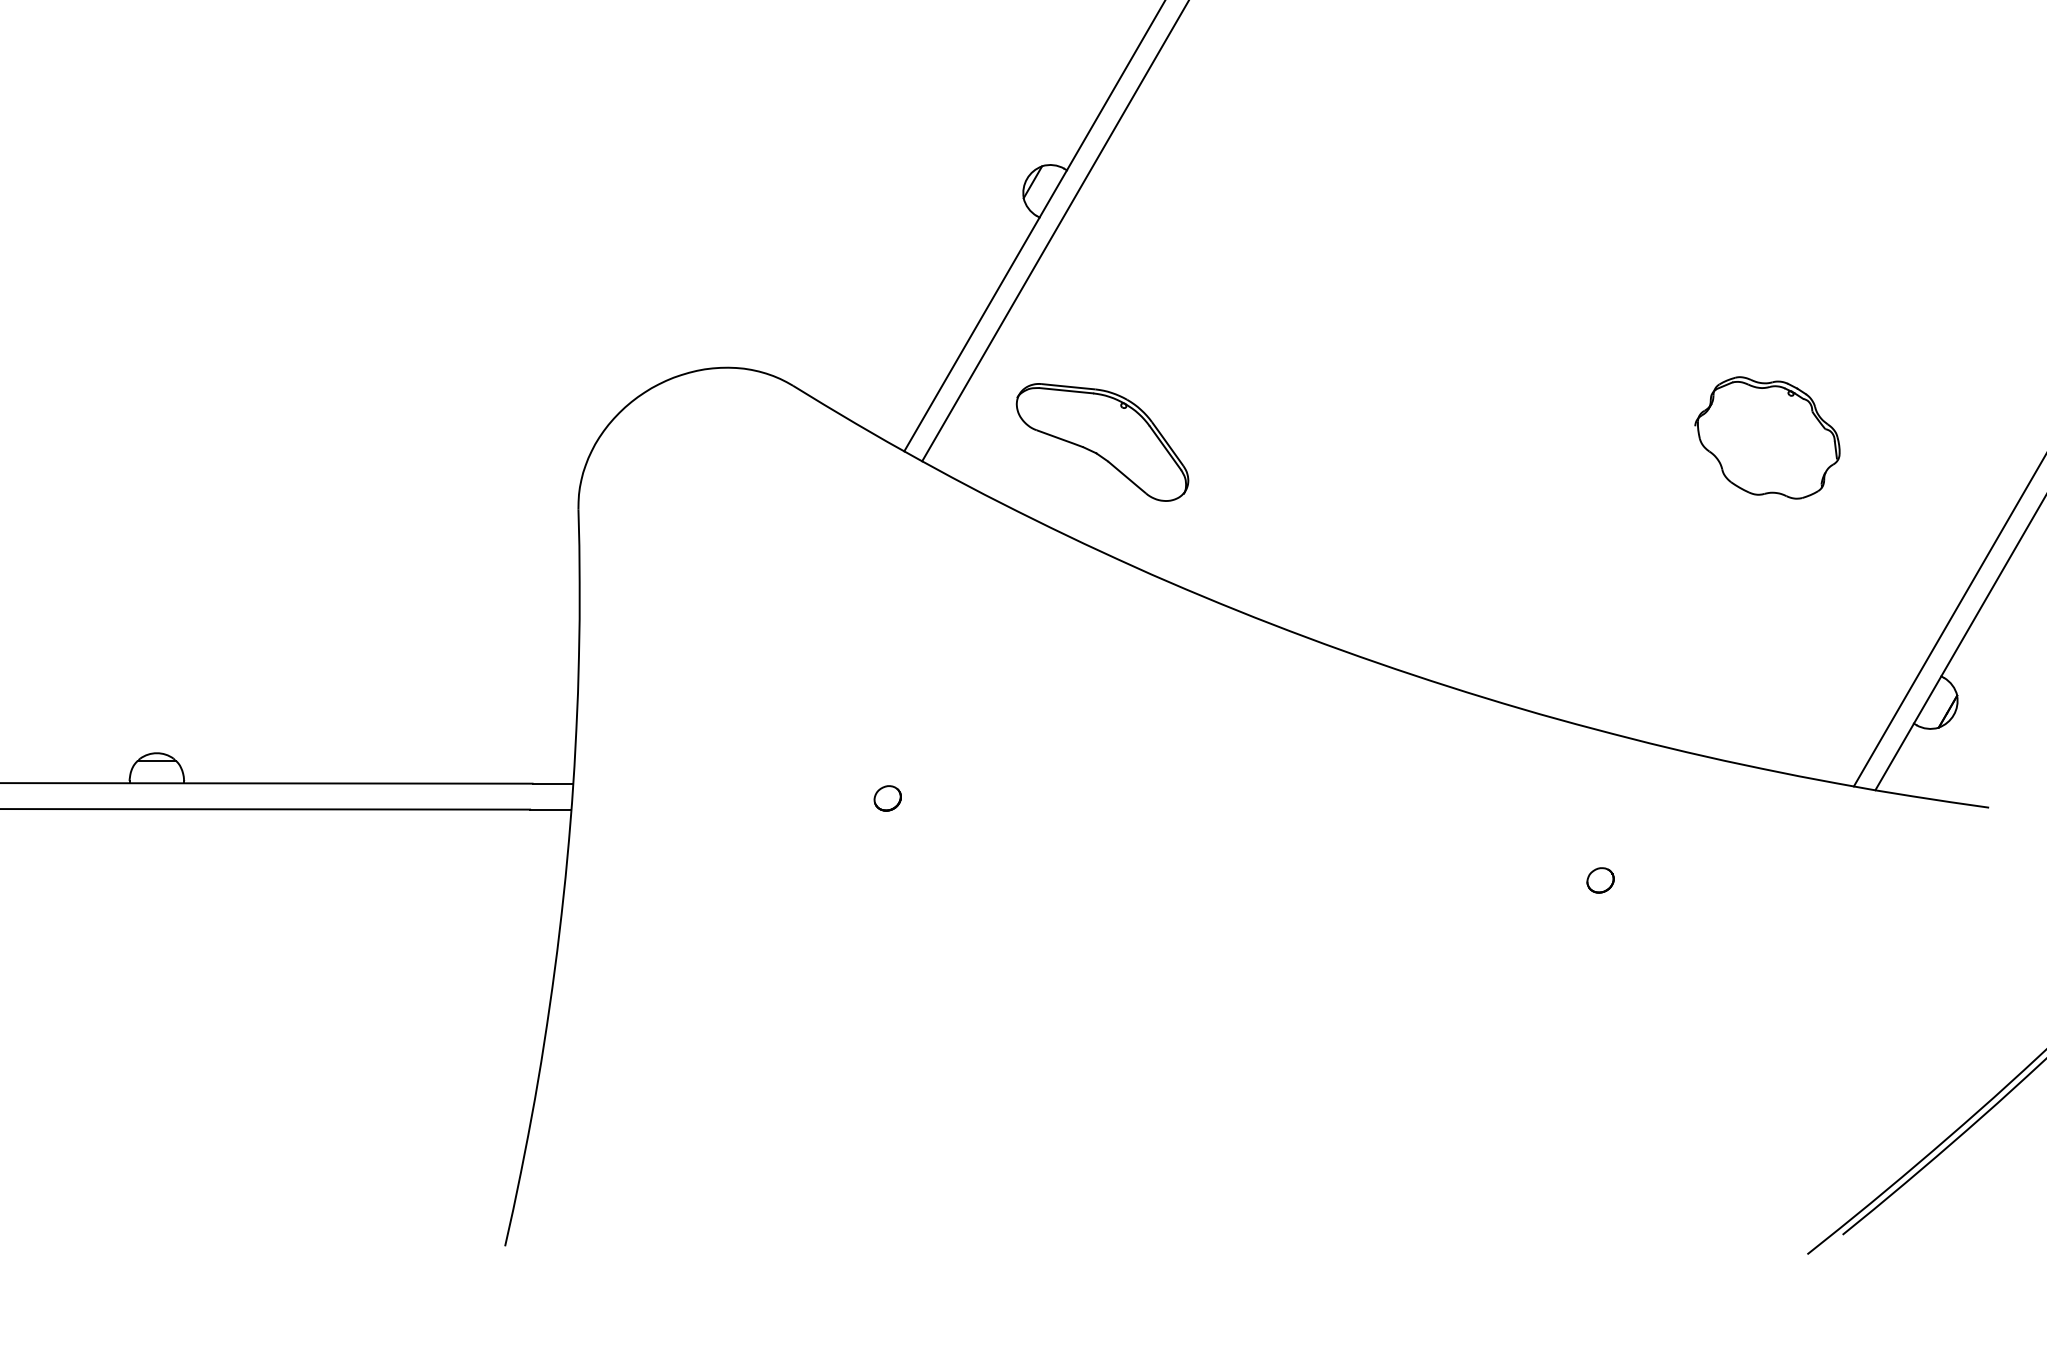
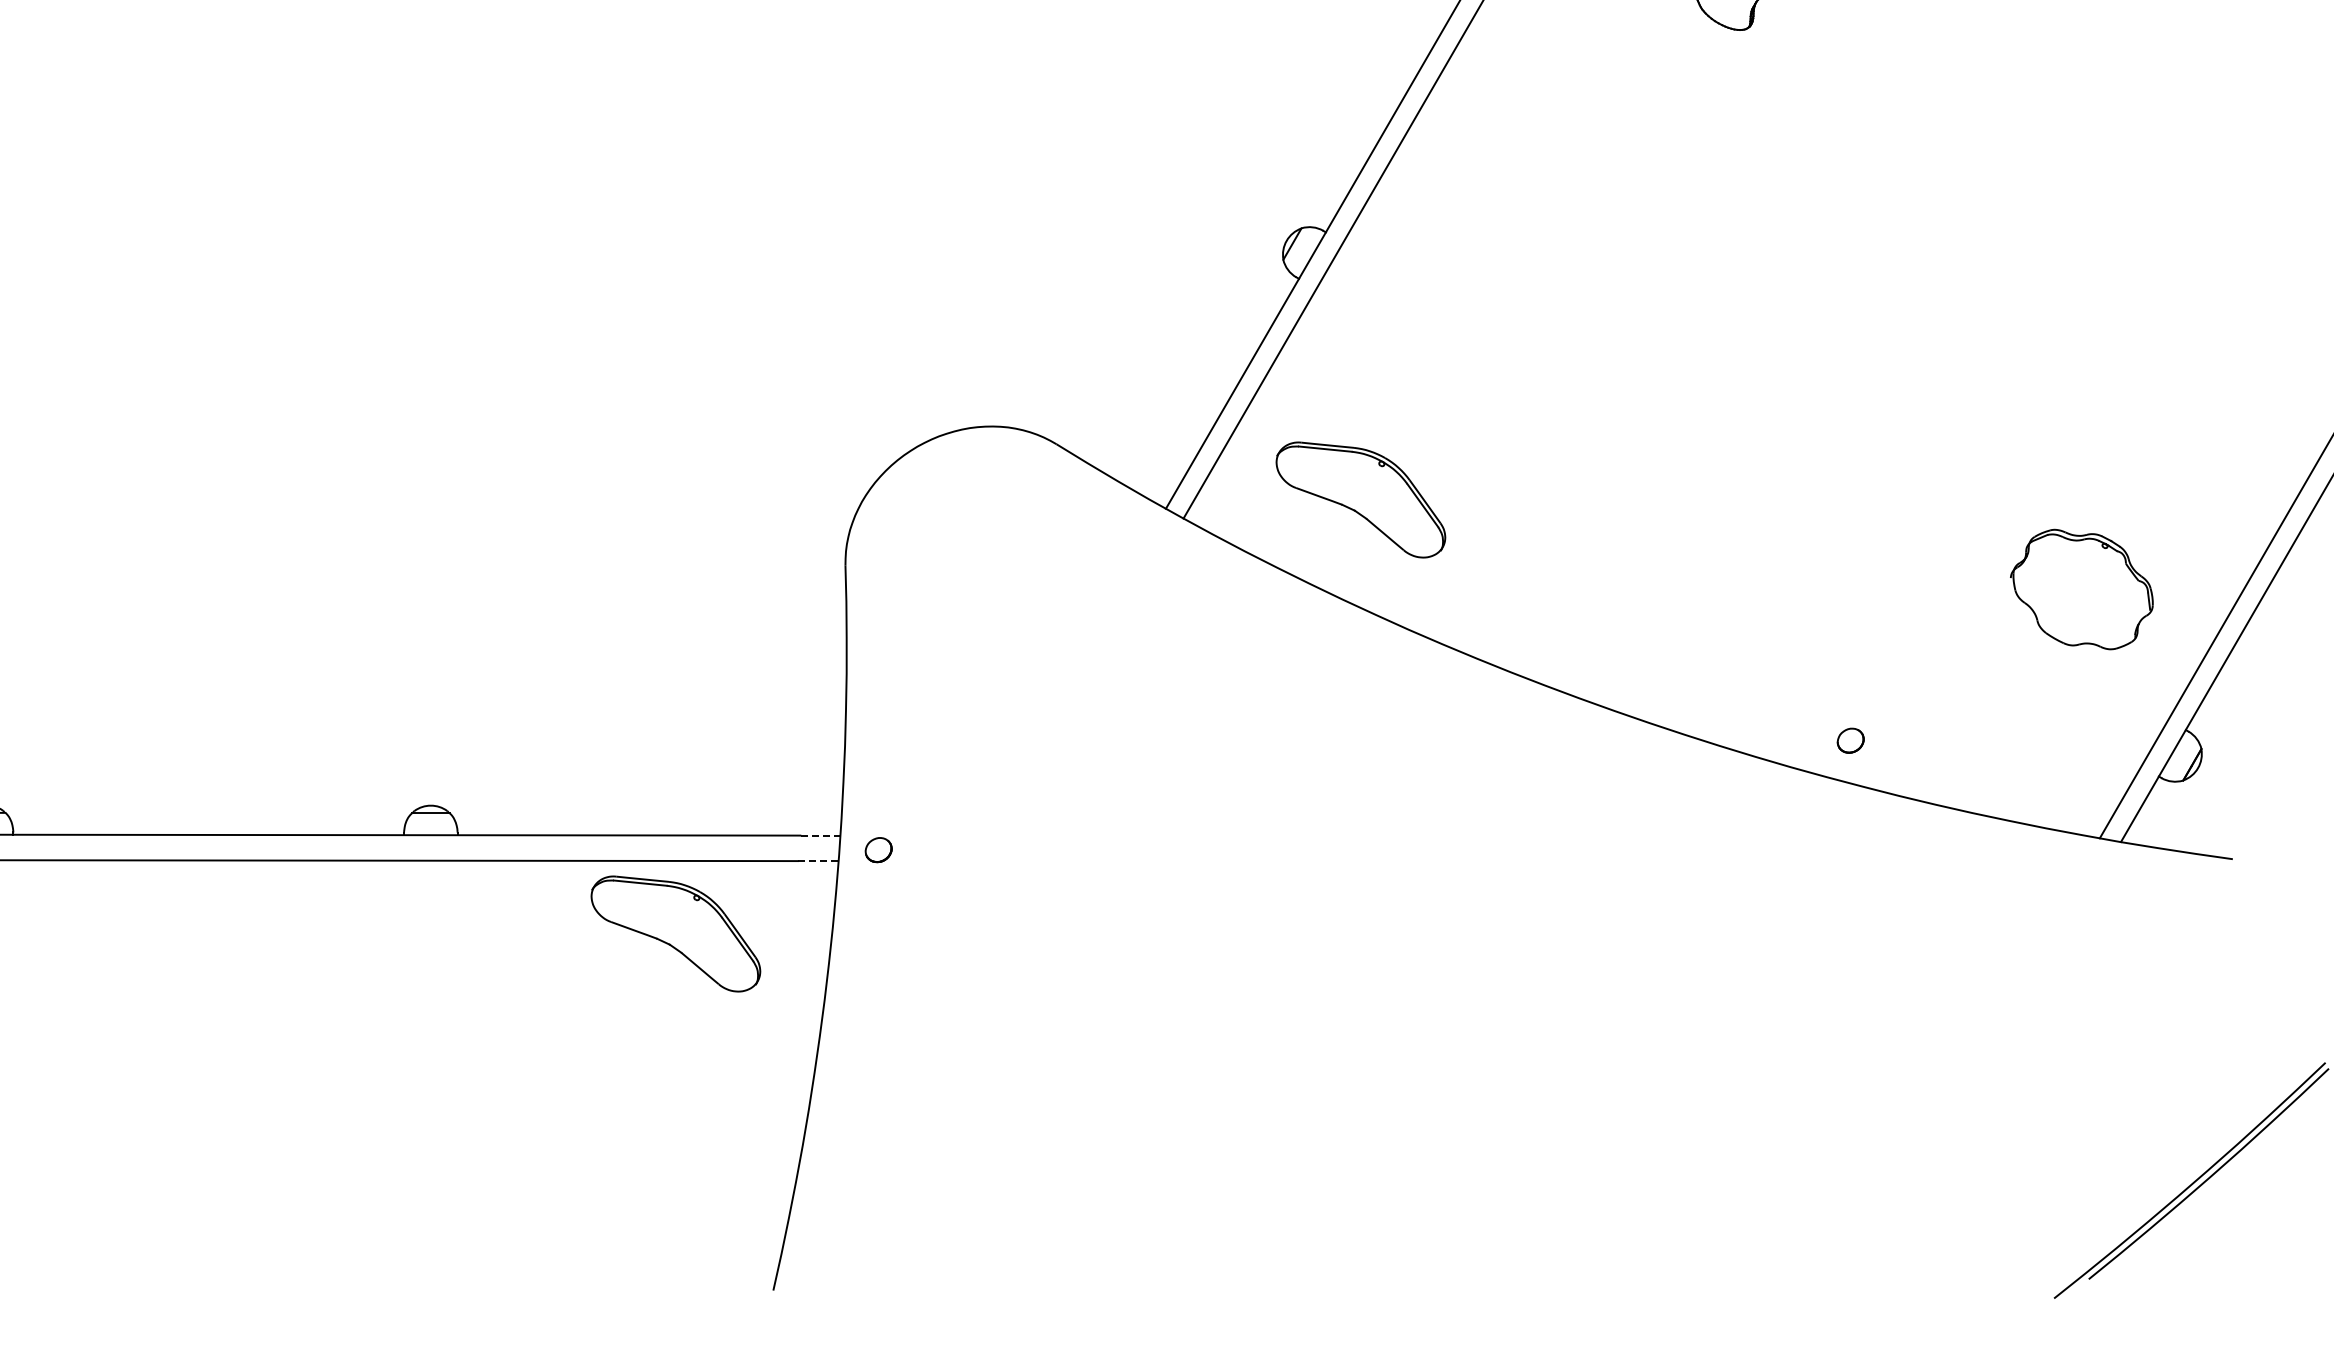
part: (1767, 437) -> (2081, 589), moved
line: (552, 783) -> (819, 835), solid -> dashed
part: (887, 798) -> (878, 850), moved
line: (551, 810) -> (818, 861), solid -> dashed
part: (1600, 880) -> (1850, 740), moved
part: (405, 883) -> (675, 933), added

